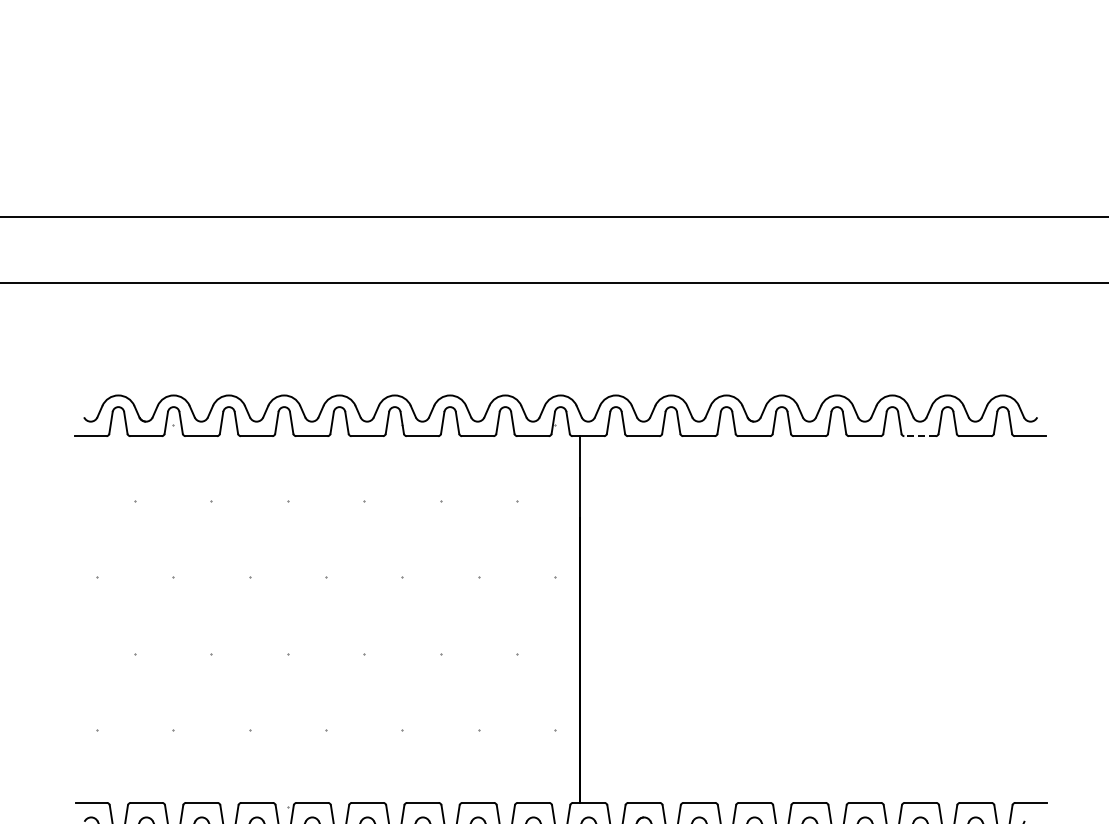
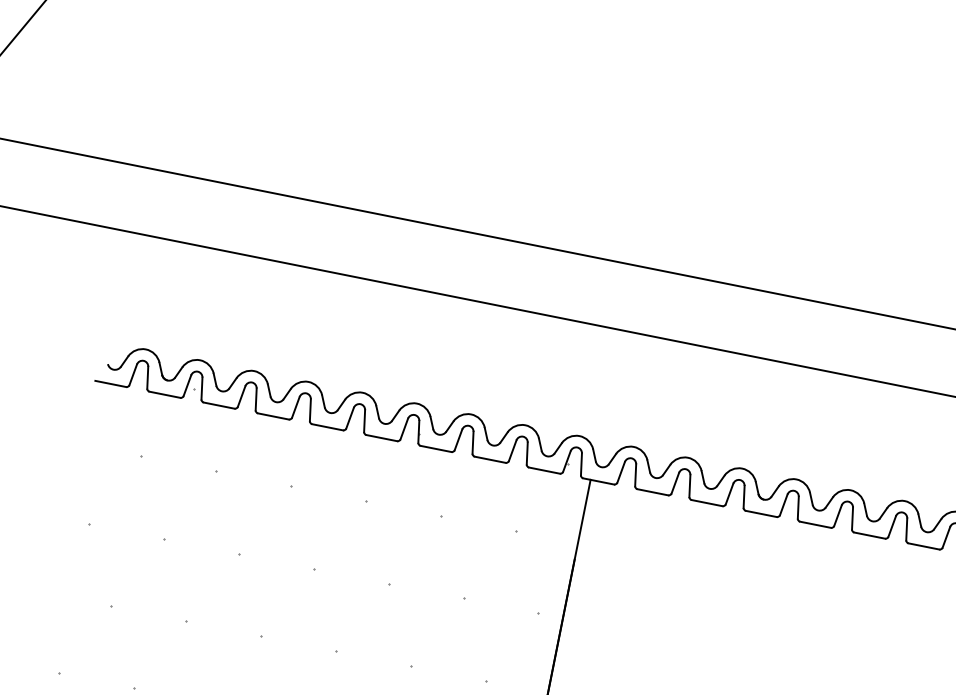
line: (920, 436) -> (924, 546), dashed -> solid

